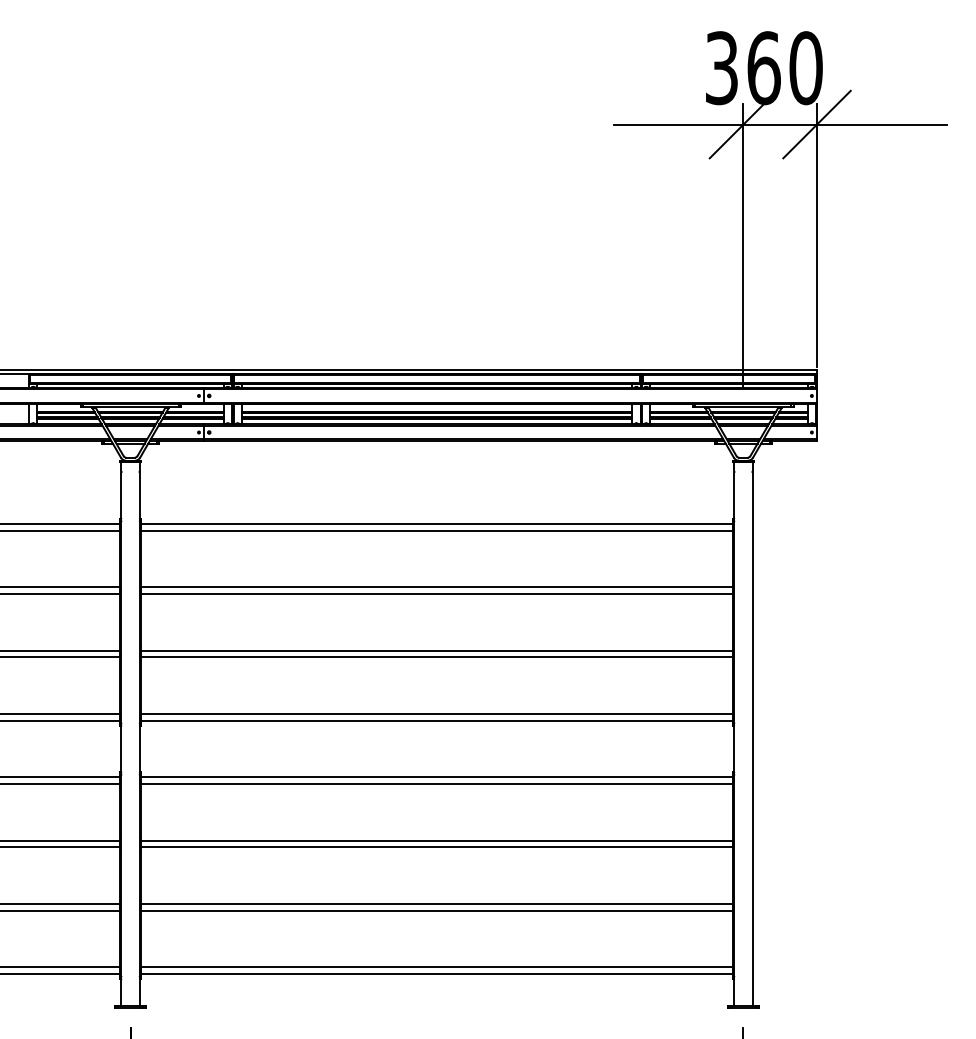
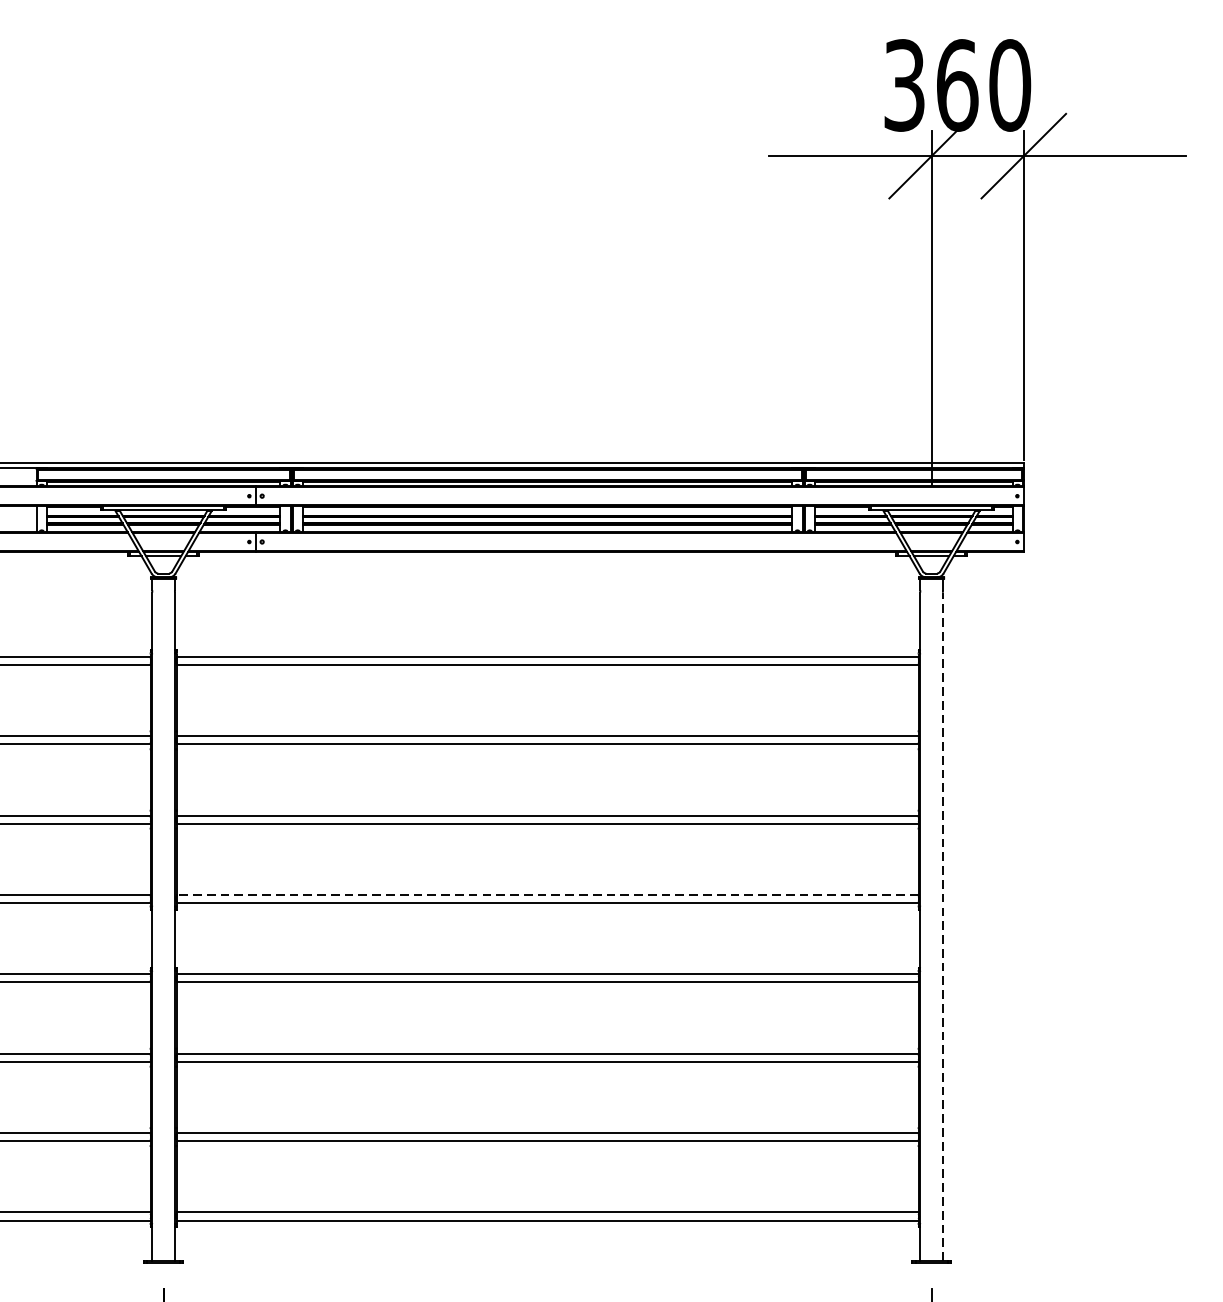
line: (436, 714) -> (546, 895), solid -> dashed
line: (752, 739) -> (942, 926), solid -> dashed

